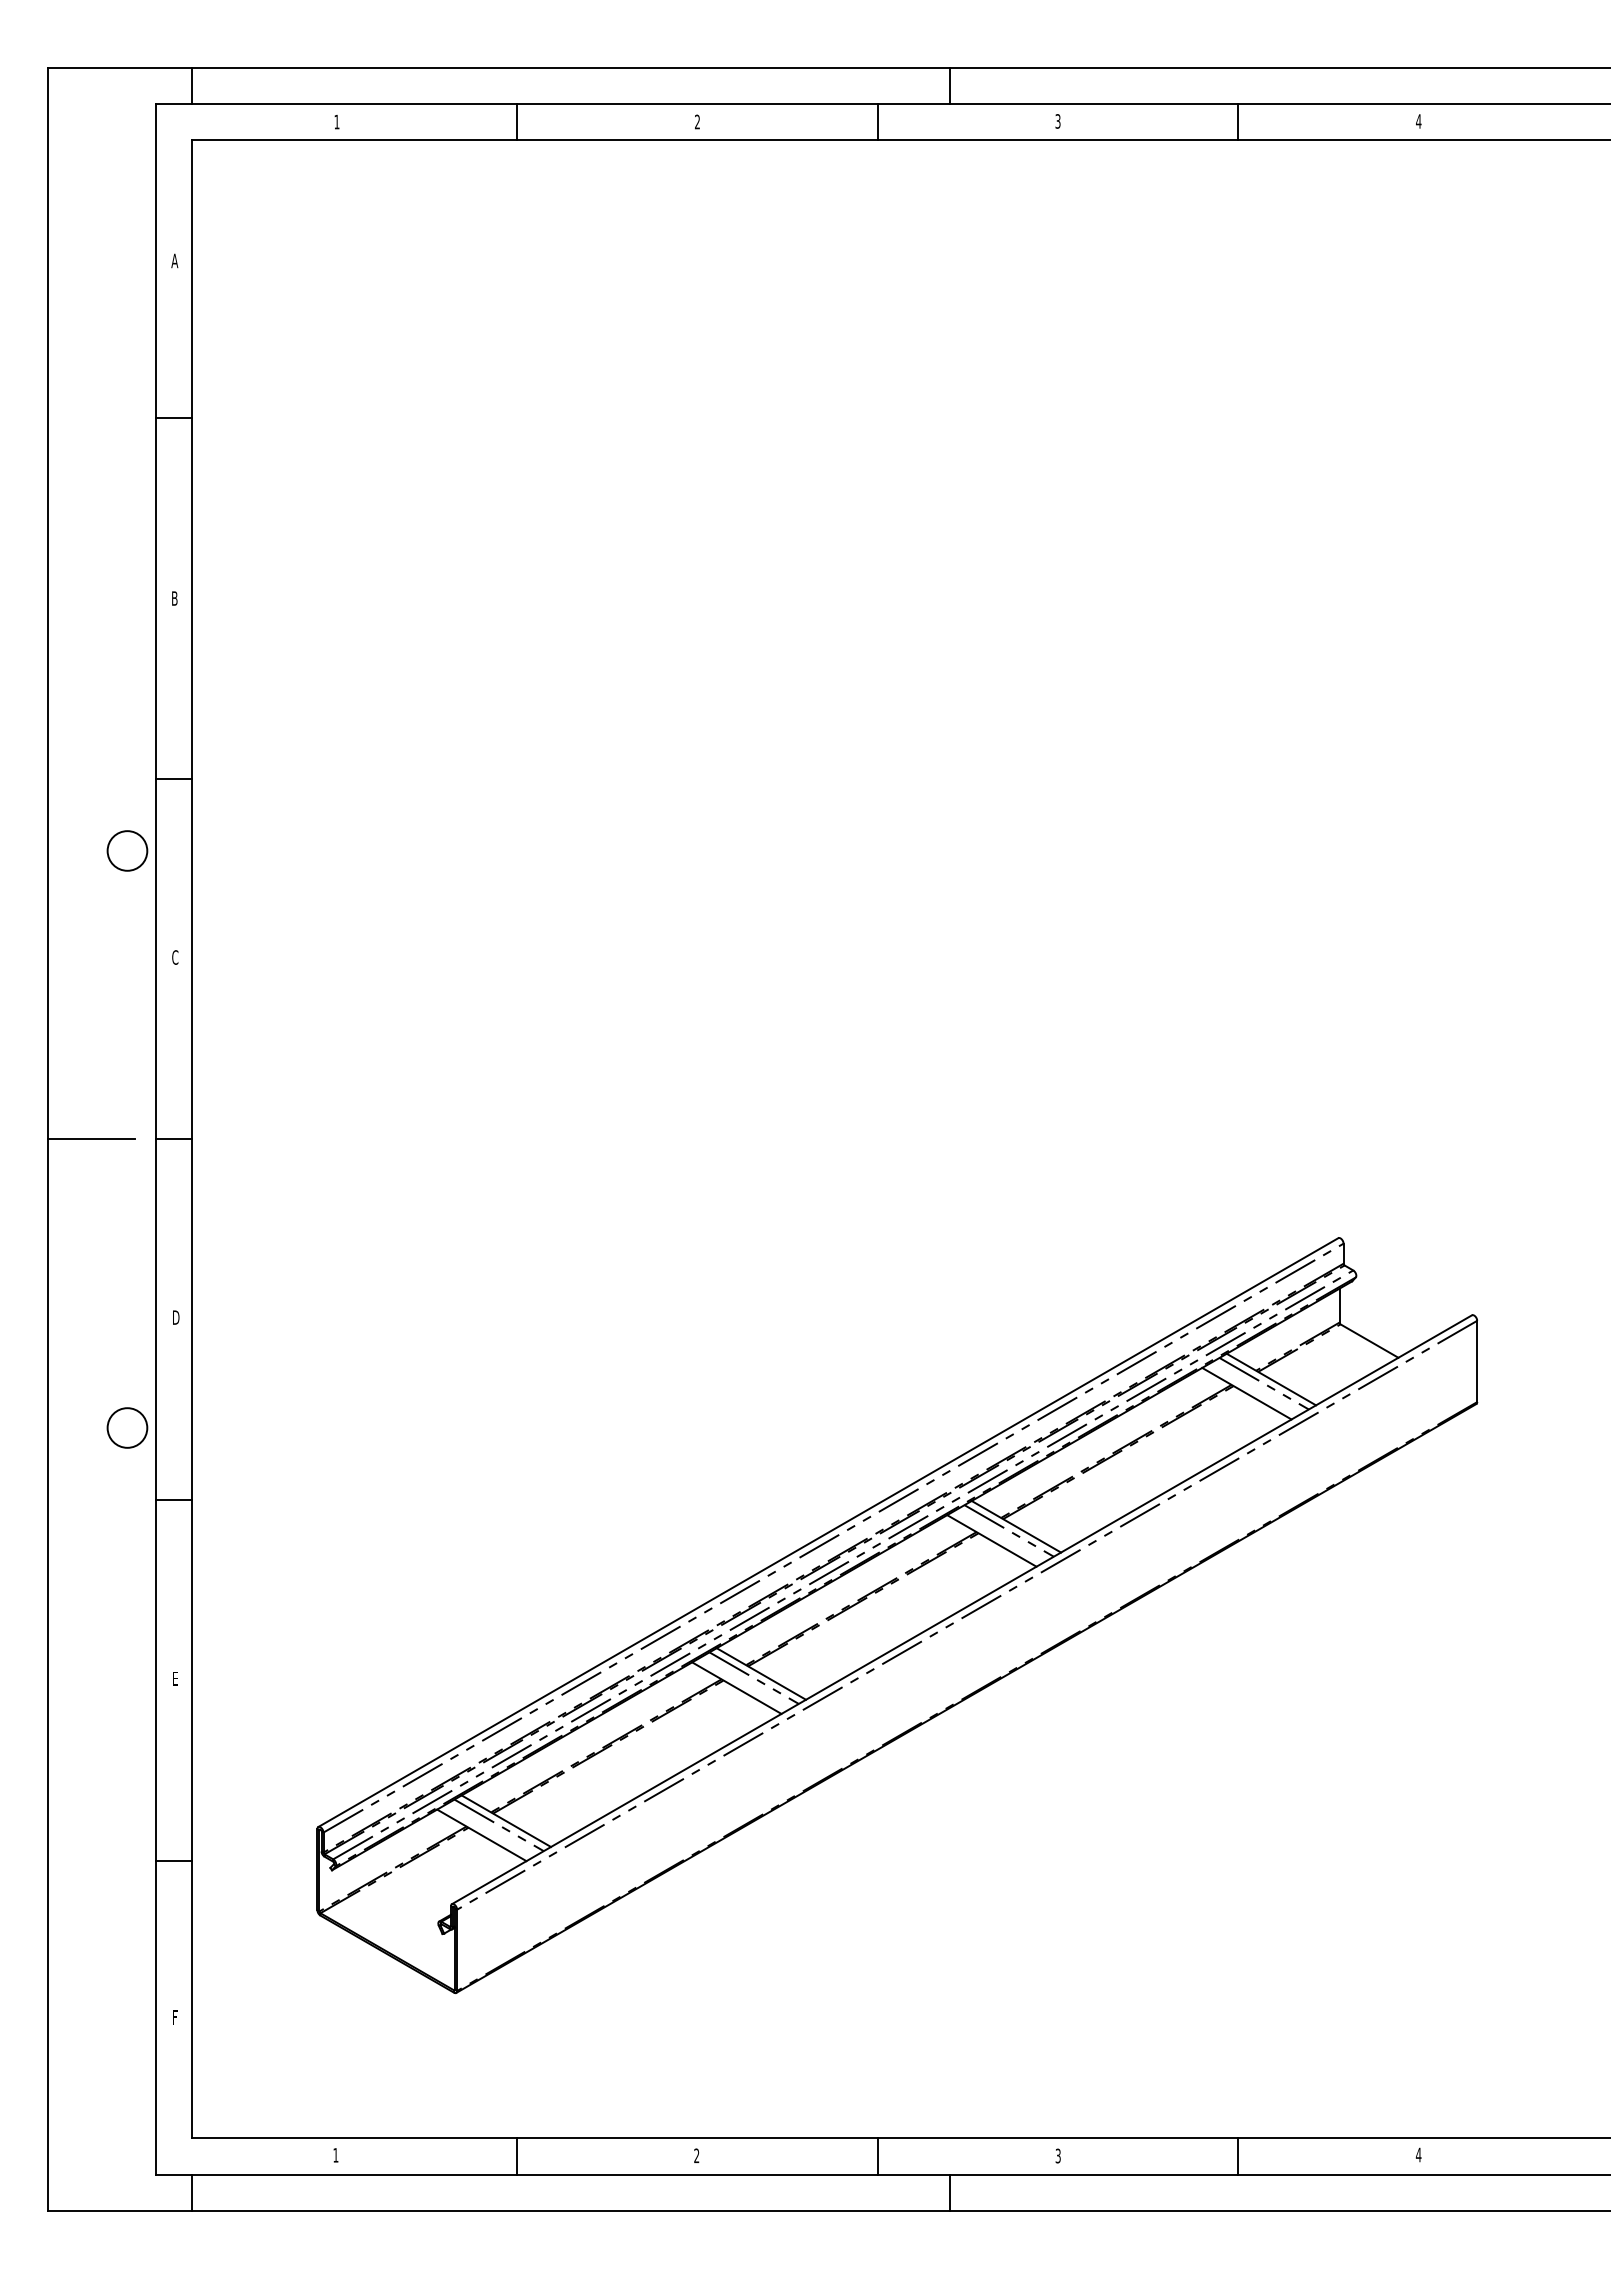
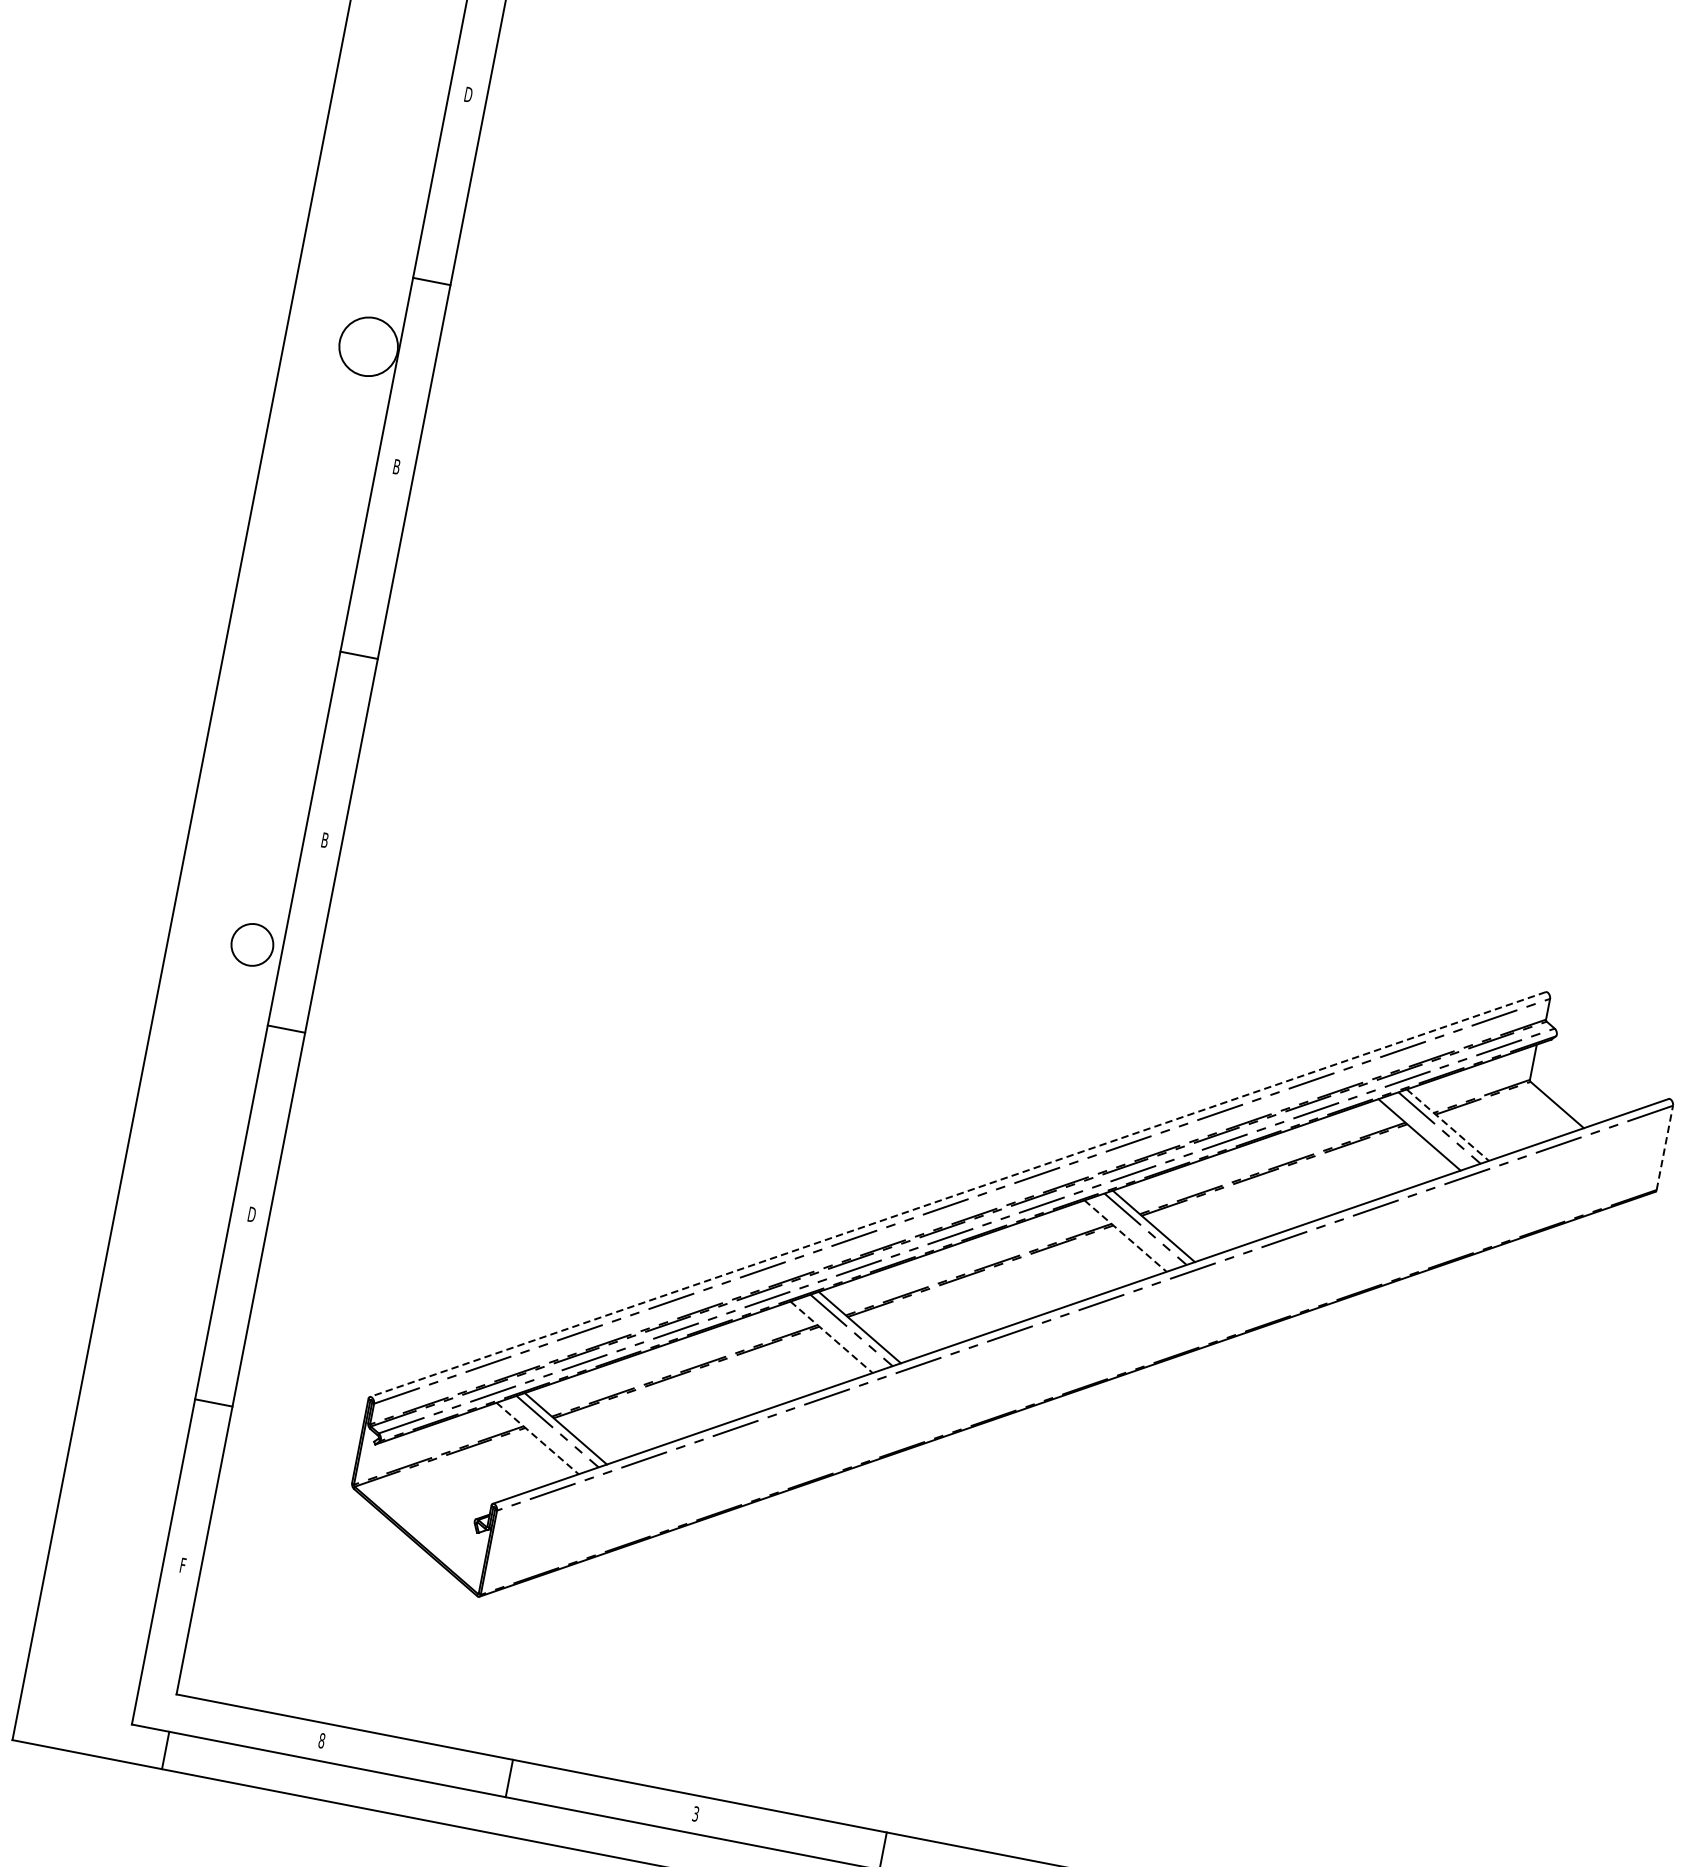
text: (174, 598) -> (468, 94), B -> D
circle: (127, 850) -> (368, 346), size x1.4
text: (175, 957) -> (396, 466), C -> B
line: (91, 1139) -> (273, 638), removed
text: (176, 1317) -> (325, 840), D -> B
line: (1477, 1361) -> (1665, 1147), solid -> dashed
line: (1271, 1379) -> (1447, 1125), solid -> dashed
line: (828, 1532) -> (957, 1194), solid -> dashed
line: (991, 1540) -> (1125, 1235), solid -> dashed
text: (175, 1678) -> (251, 1214), E -> D
line: (736, 1688) -> (831, 1337), solid -> dashed
line: (481, 1835) -> (537, 1438), solid -> dashed
text: (335, 2155) -> (321, 1740), 1 -> 8
text: (696, 2156) -> (695, 1814), 2 -> 3

